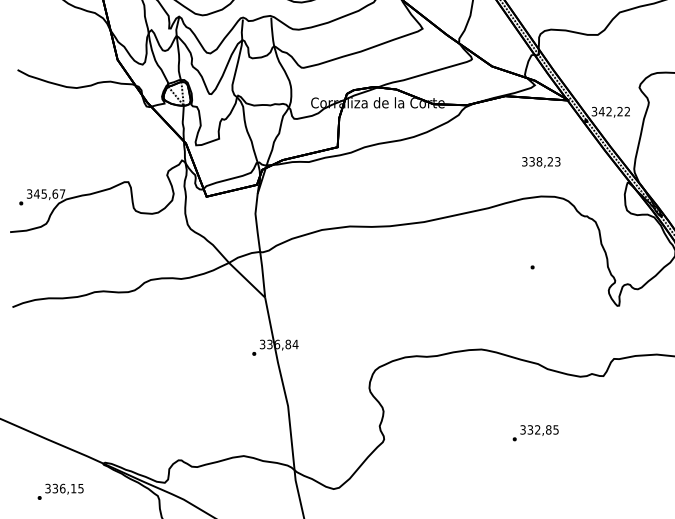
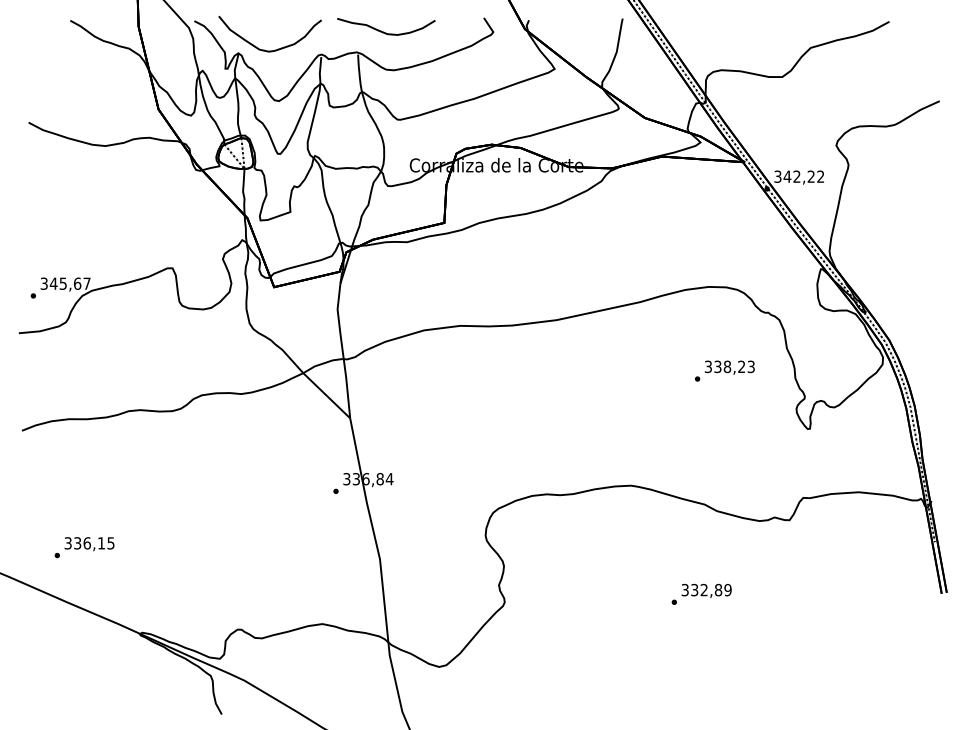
text: (541, 162) -> (729, 367), moved
text: (555, 429) -> (727, 589), 332,85 -> 332,89
text: (60, 491) -> (84, 547), moved

